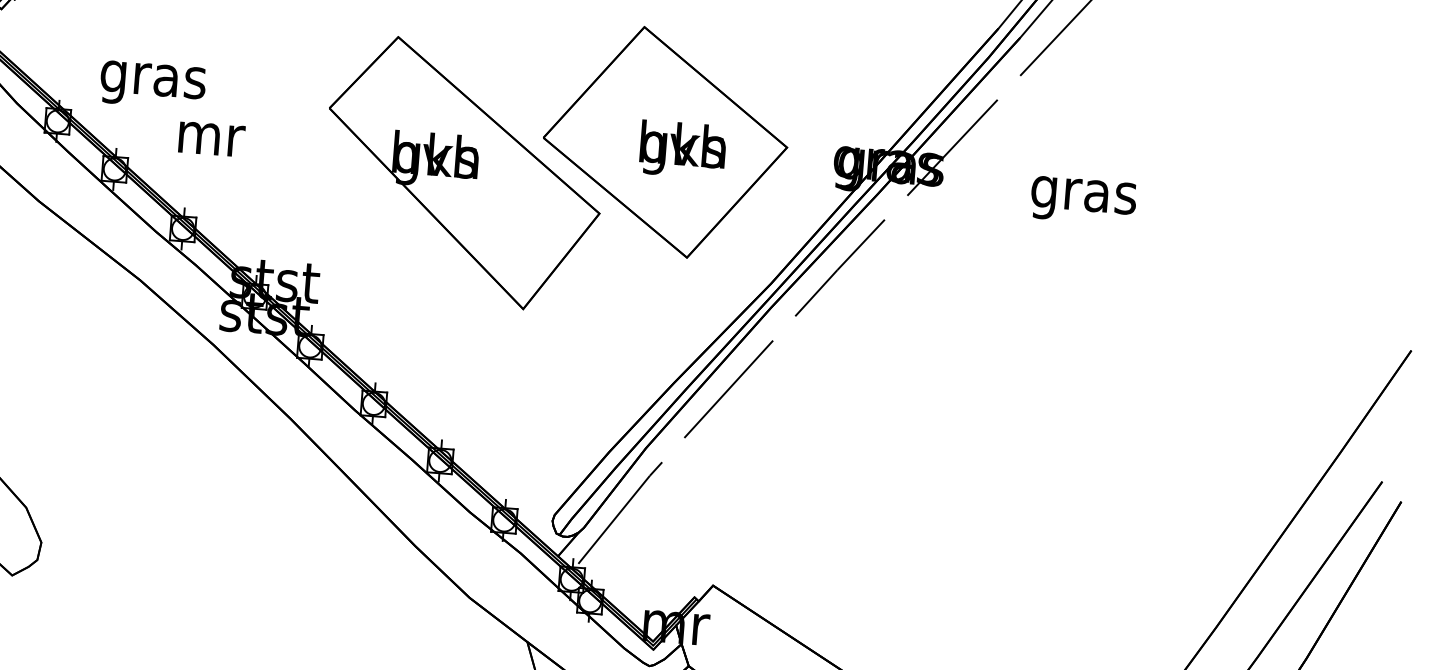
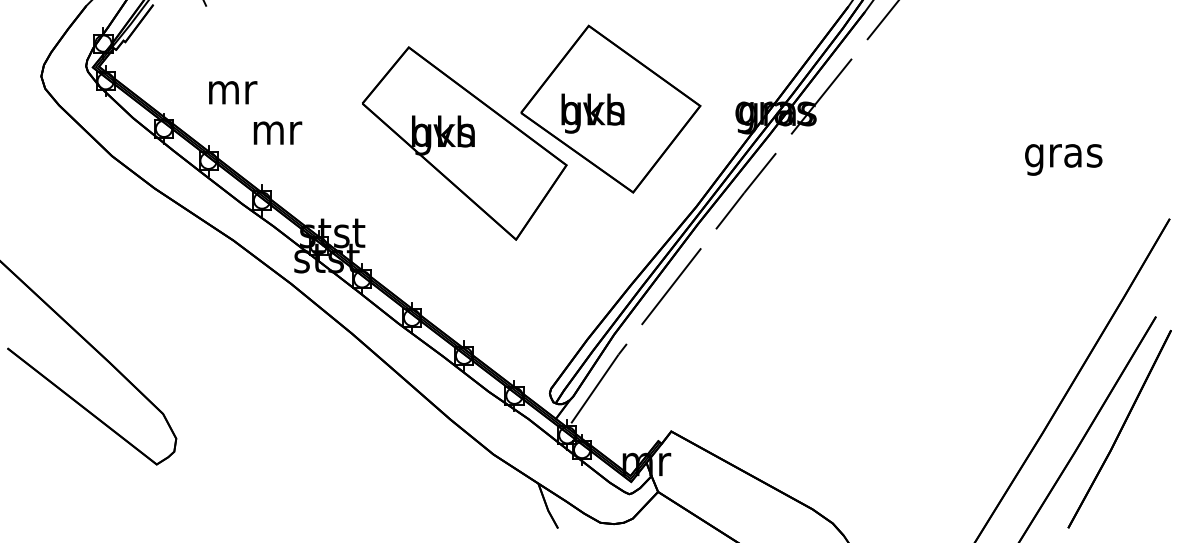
text: (152, 84) -> (231, 96), gras -> mr
text: (682, 149) -> (592, 113), moved
text: (1083, 200) -> (1063, 159), moved

